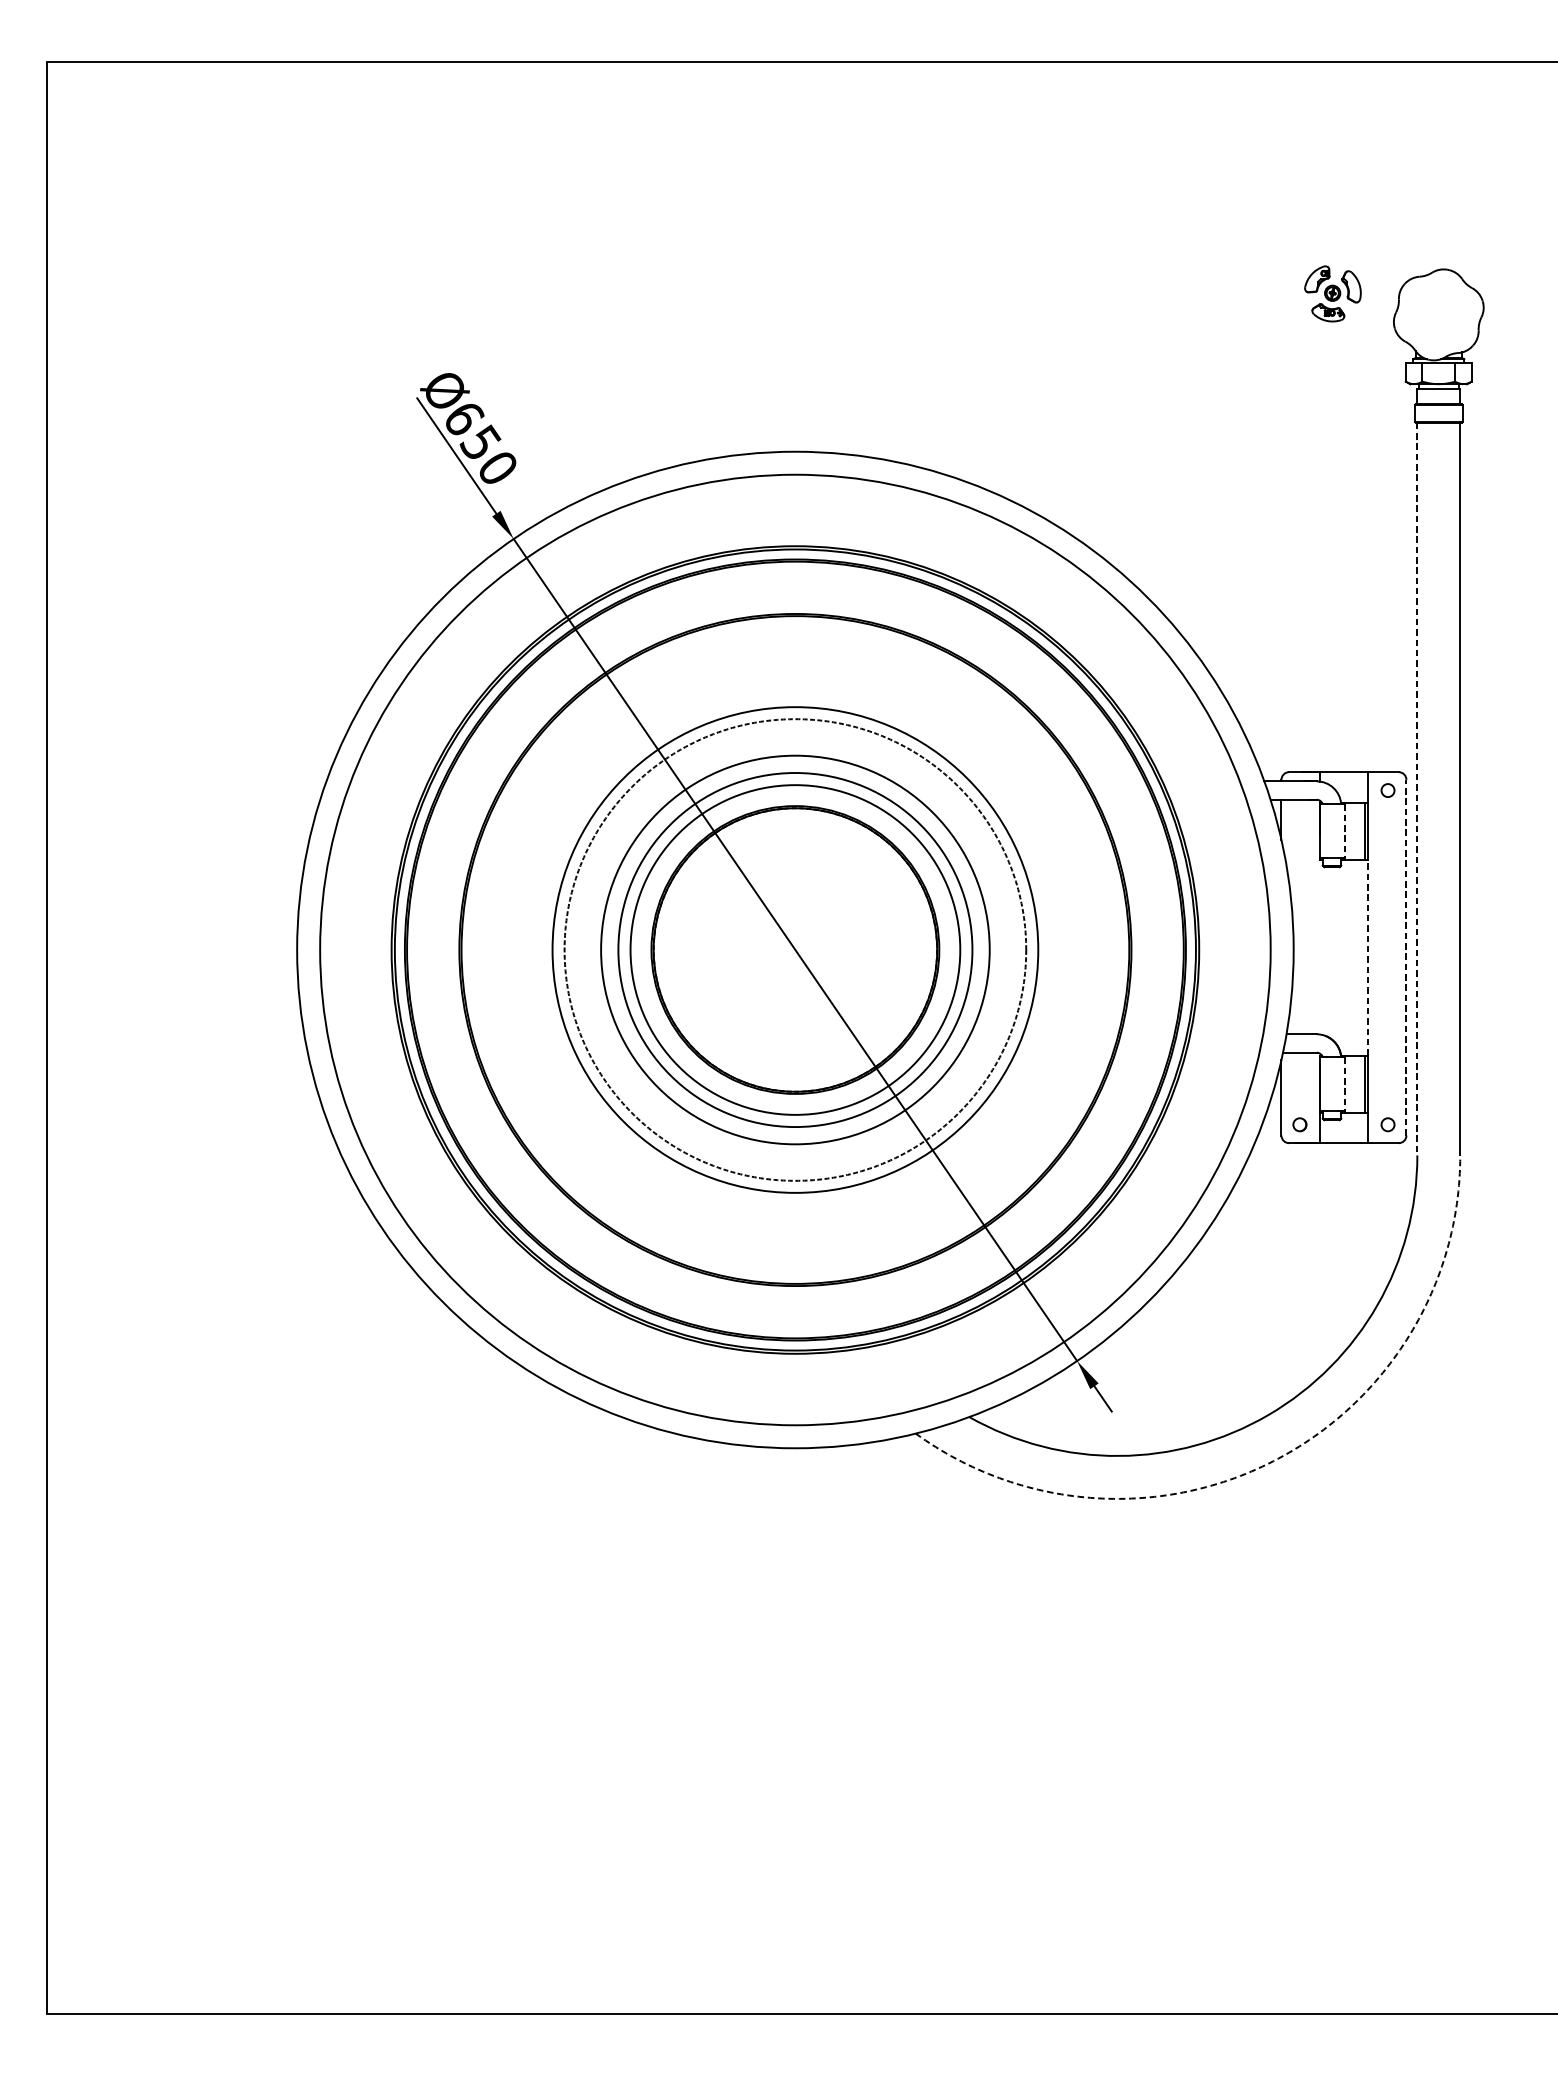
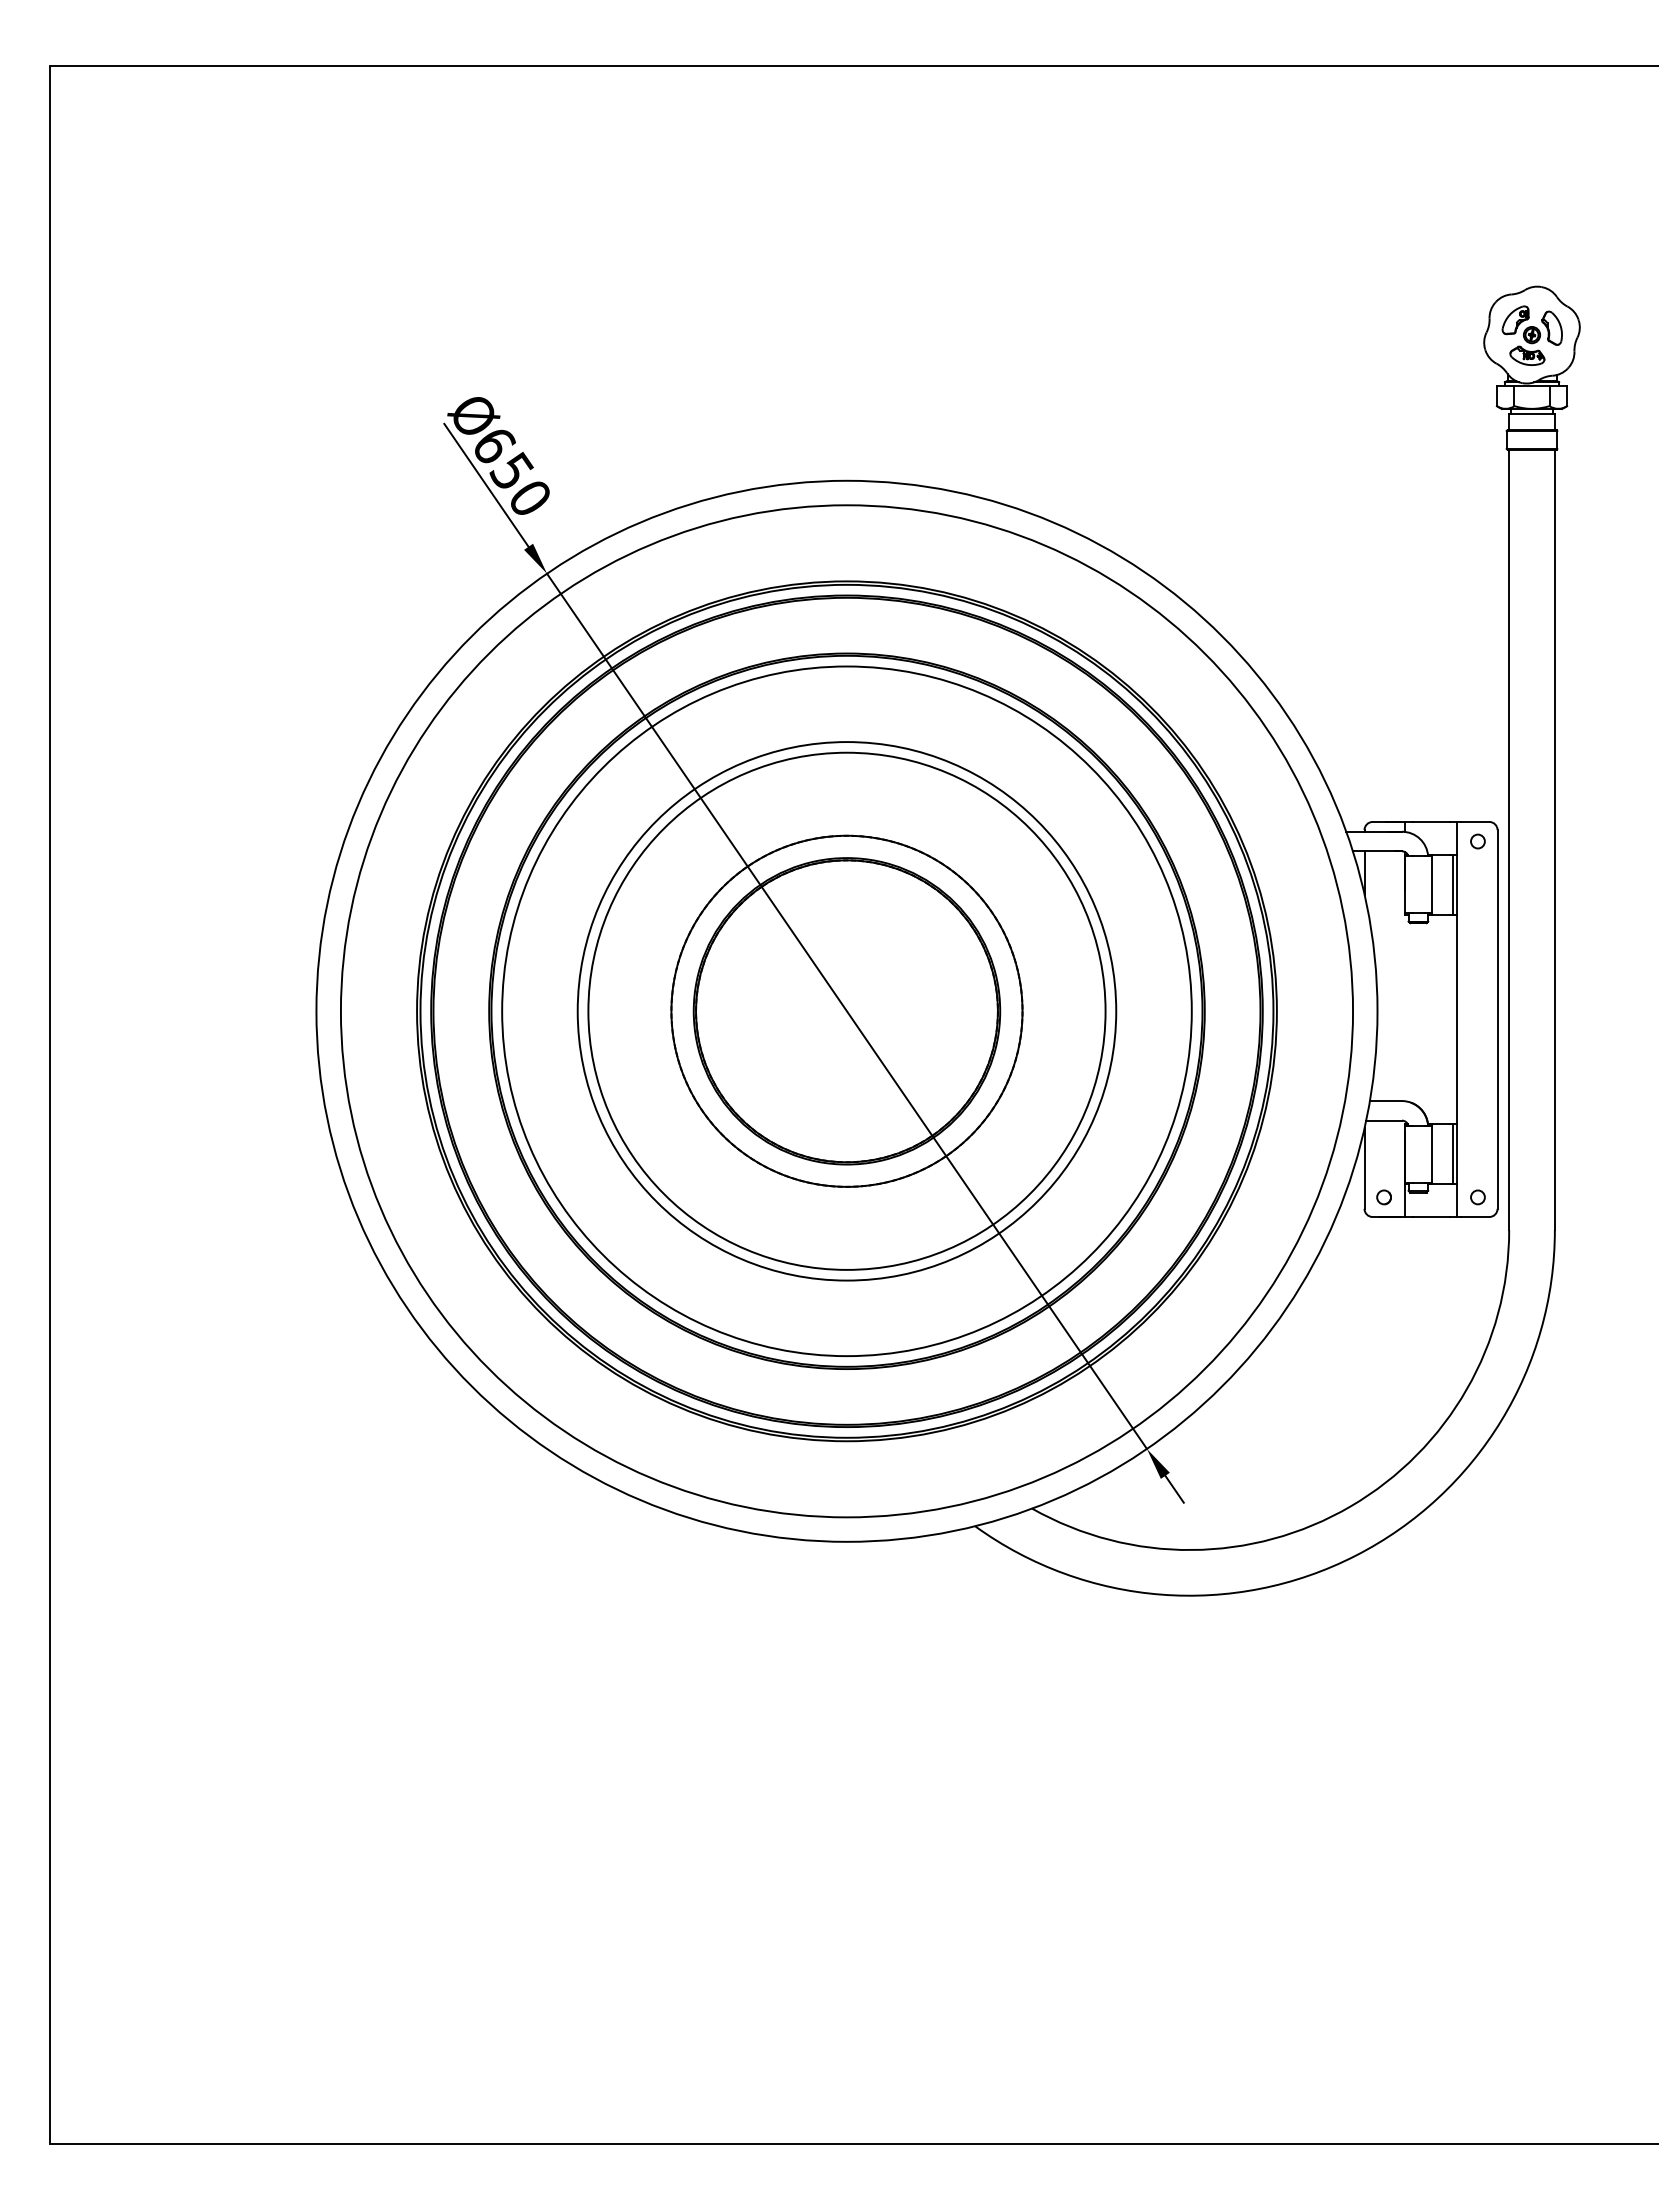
part: (1332, 293) -> (1531, 335), moved
line: (1417, 789) -> (1509, 840), dashed -> solid
line: (1345, 830) -> (1432, 884), dashed -> solid
circle: (794, 949) -> (846, 1010), size x0.71
circle: (794, 950) -> (846, 1011), size x1.43
circle: (794, 950) -> (846, 1011), size x1.67
line: (1367, 956) -> (1456, 1018), dashed -> solid
line: (1406, 956) -> (1497, 1018), dashed -> solid
line: (1345, 1084) -> (1432, 1154), dashed -> solid
arc: (1273, 1461) -> (1355, 1555), dashed -> solid

